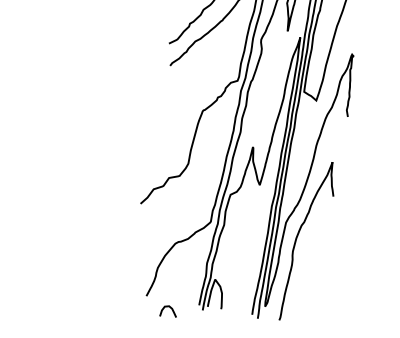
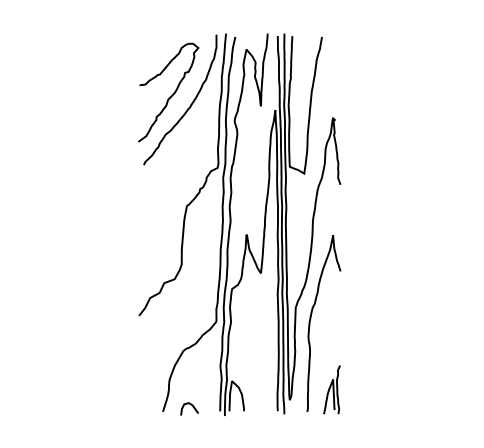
part: (305, 303) -> (331, 389), added
curve: (170, 308) -> (190, 405), moved

